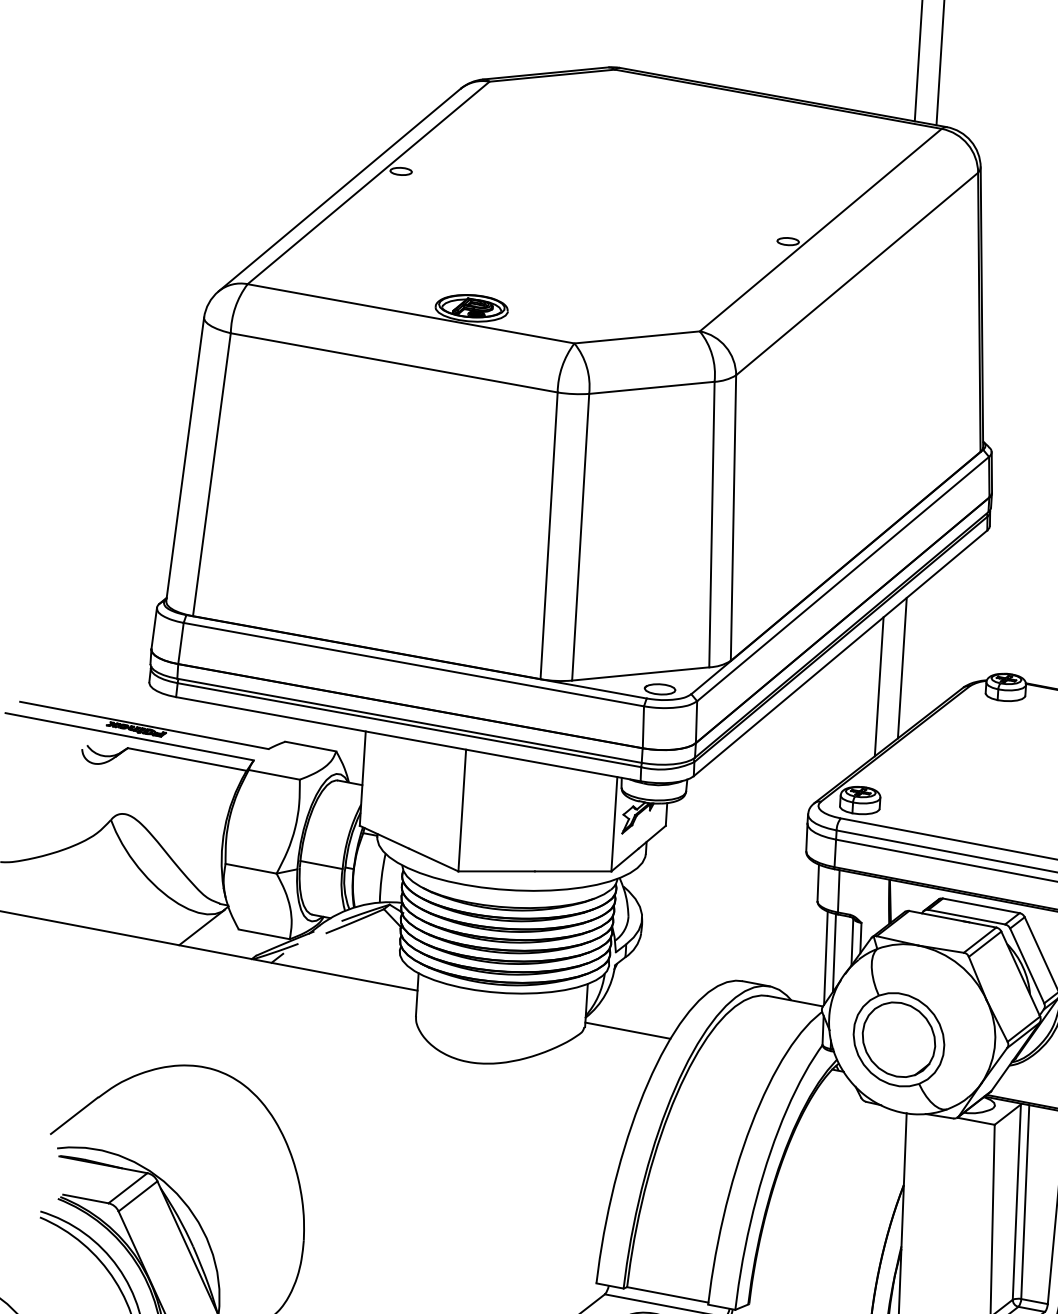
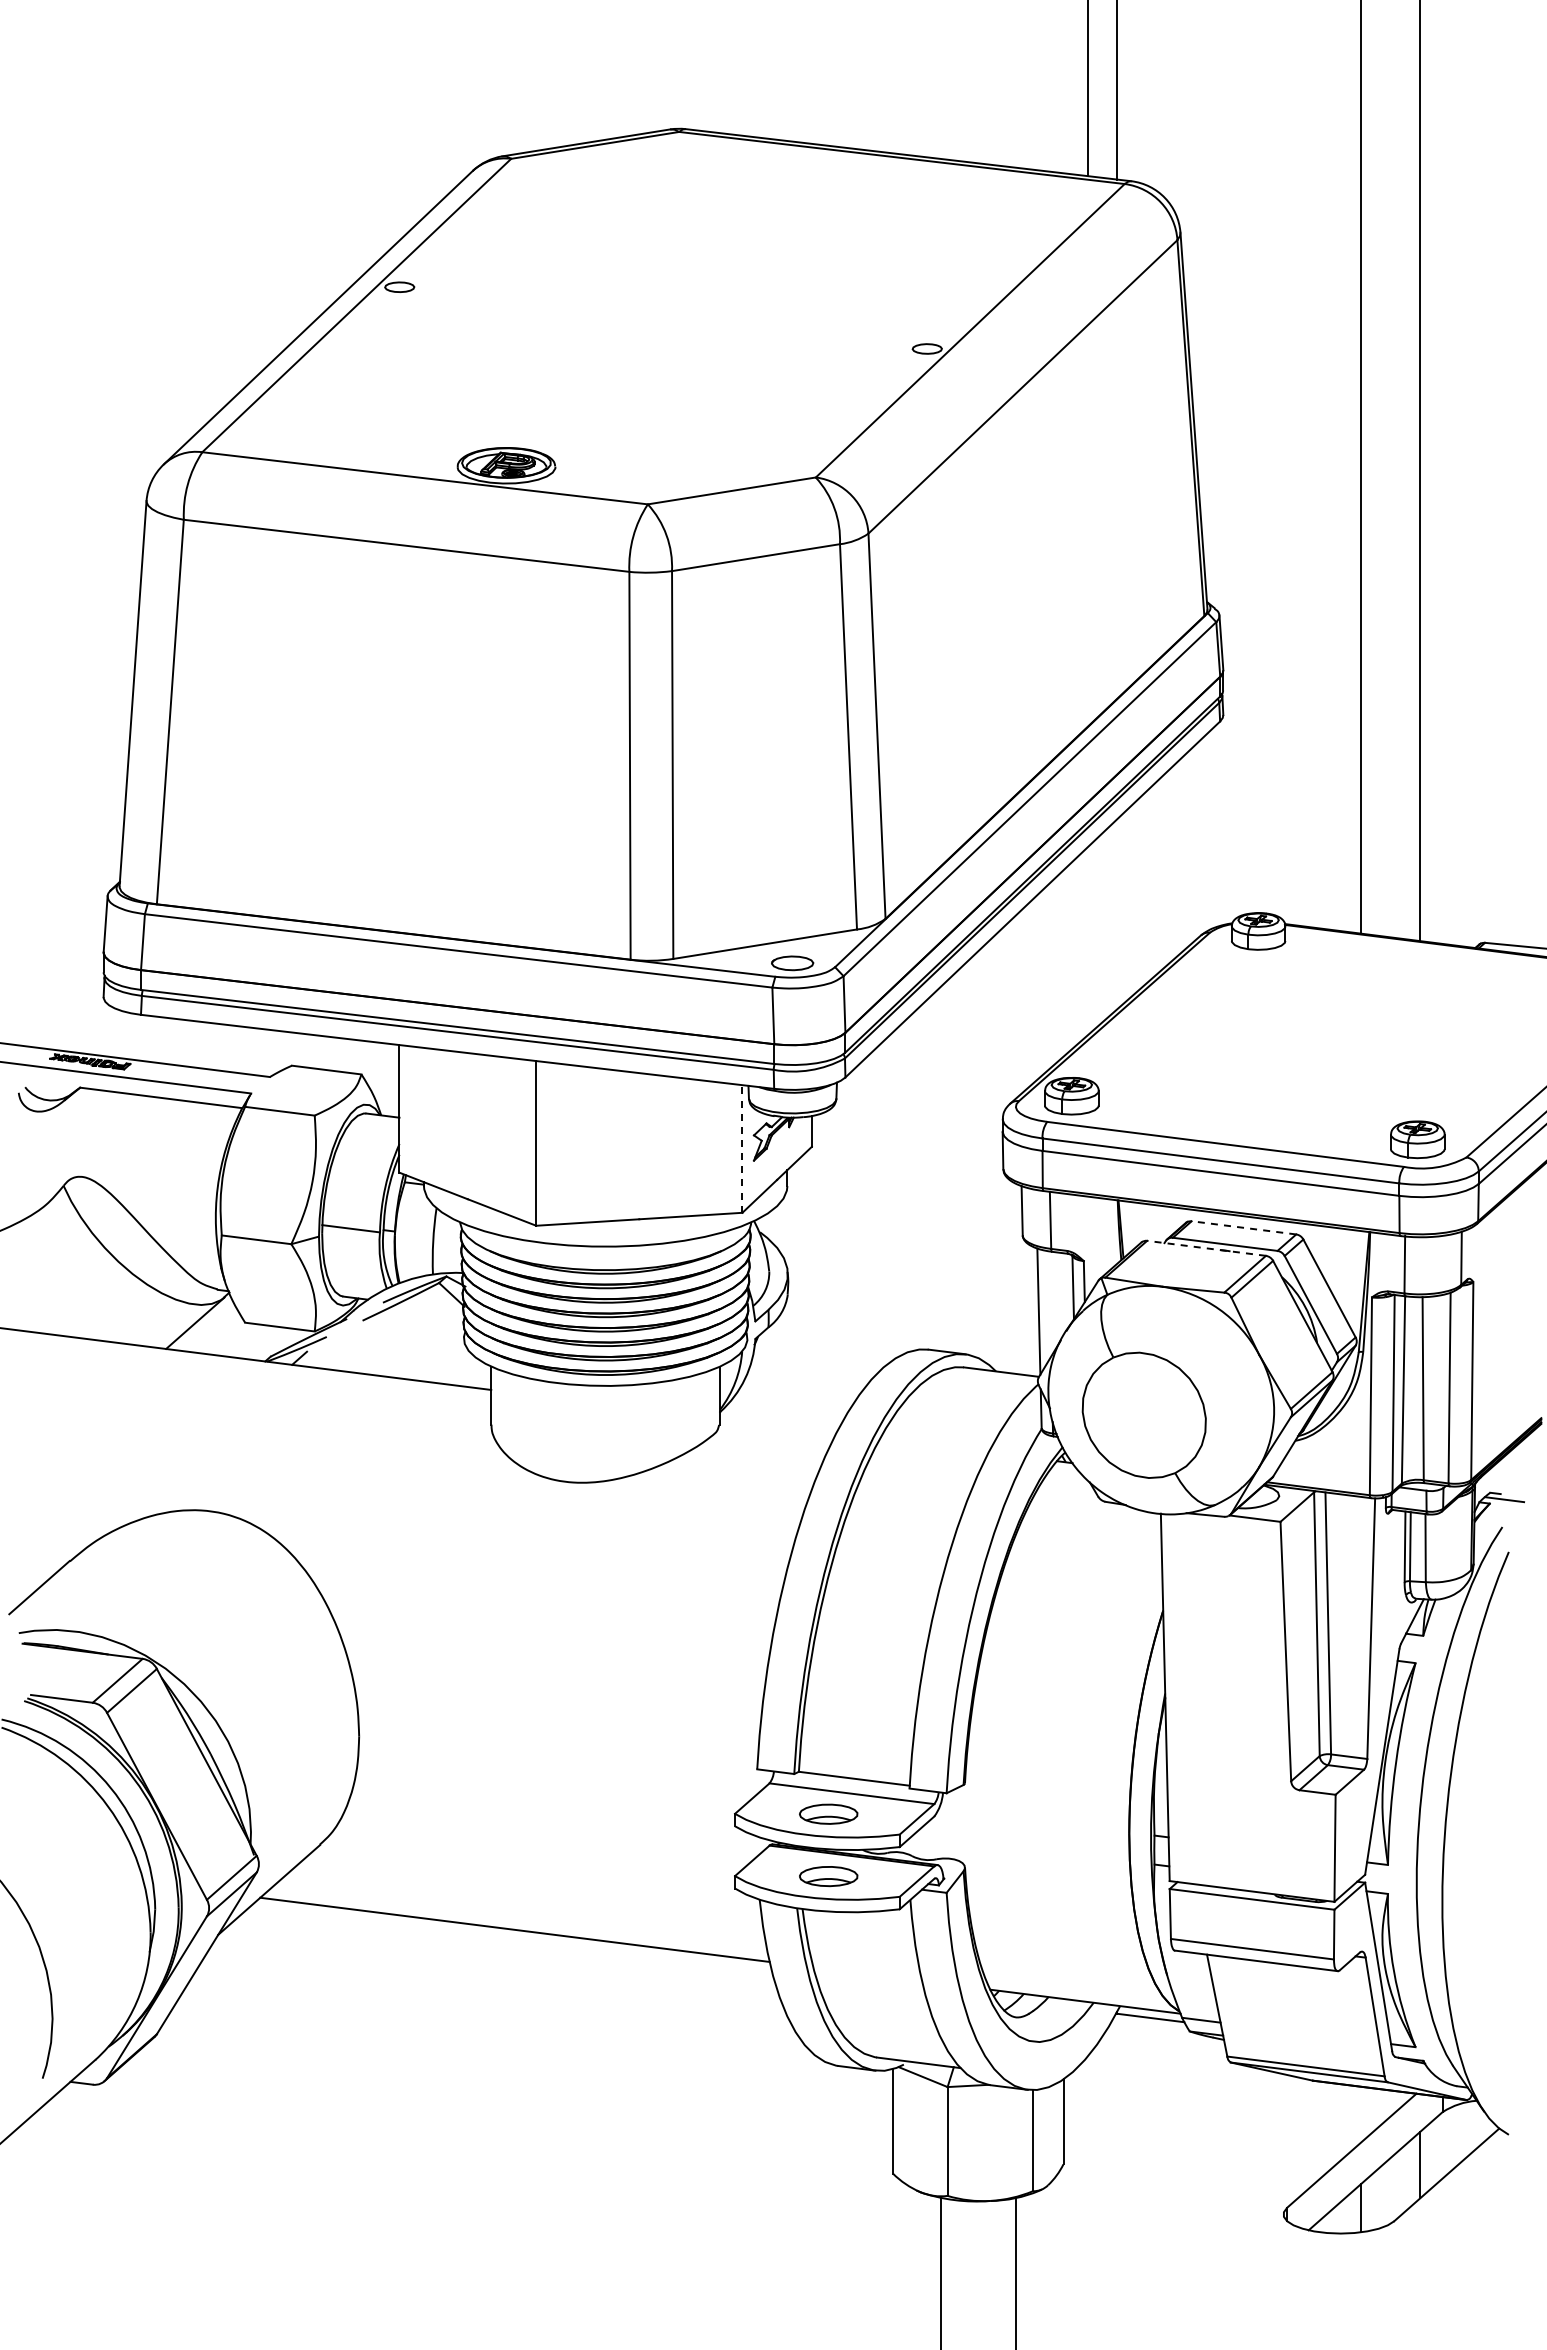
line: (902, 668) -> (1117, 914), removed
line: (879, 686) -> (1087, 941), removed
line: (614, 823) -> (742, 1148), solid -> dashed
line: (981, 905) -> (1243, 1227), solid -> dashed
line: (952, 919) -> (1206, 1248), solid -> dashed
line: (834, 952) -> (1049, 1303), removed
line: (628, 1030) -> (778, 1425), removed
part: (899, 1039) -> (1144, 1414), removed

